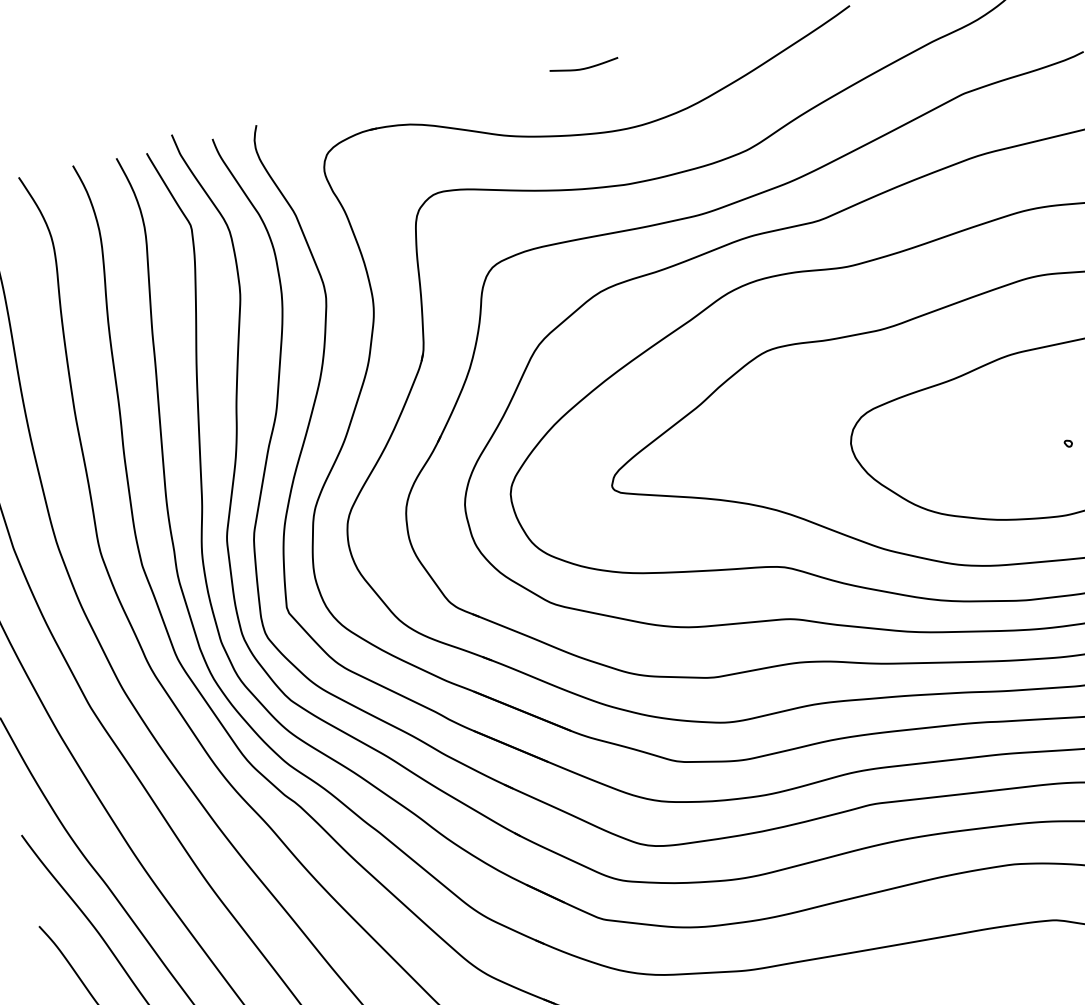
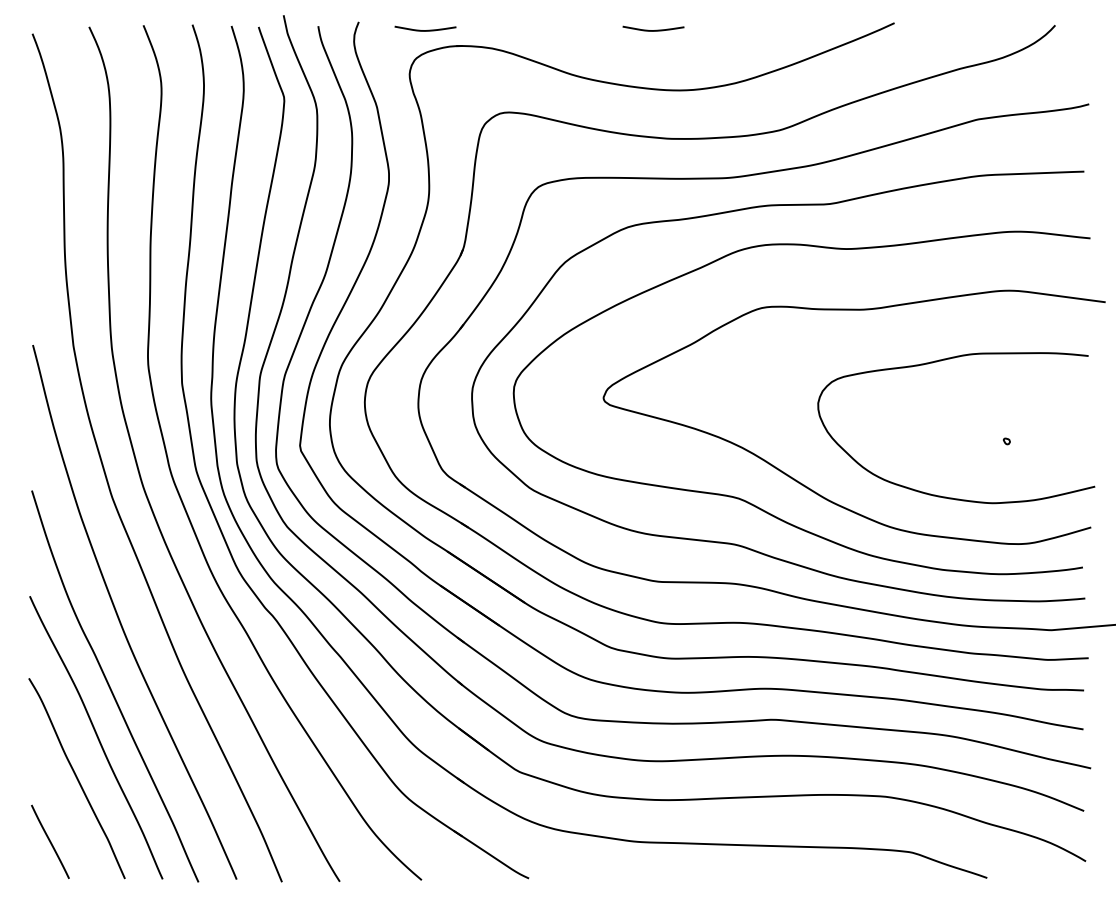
curve: (332, 119) -> (425, 30), added

